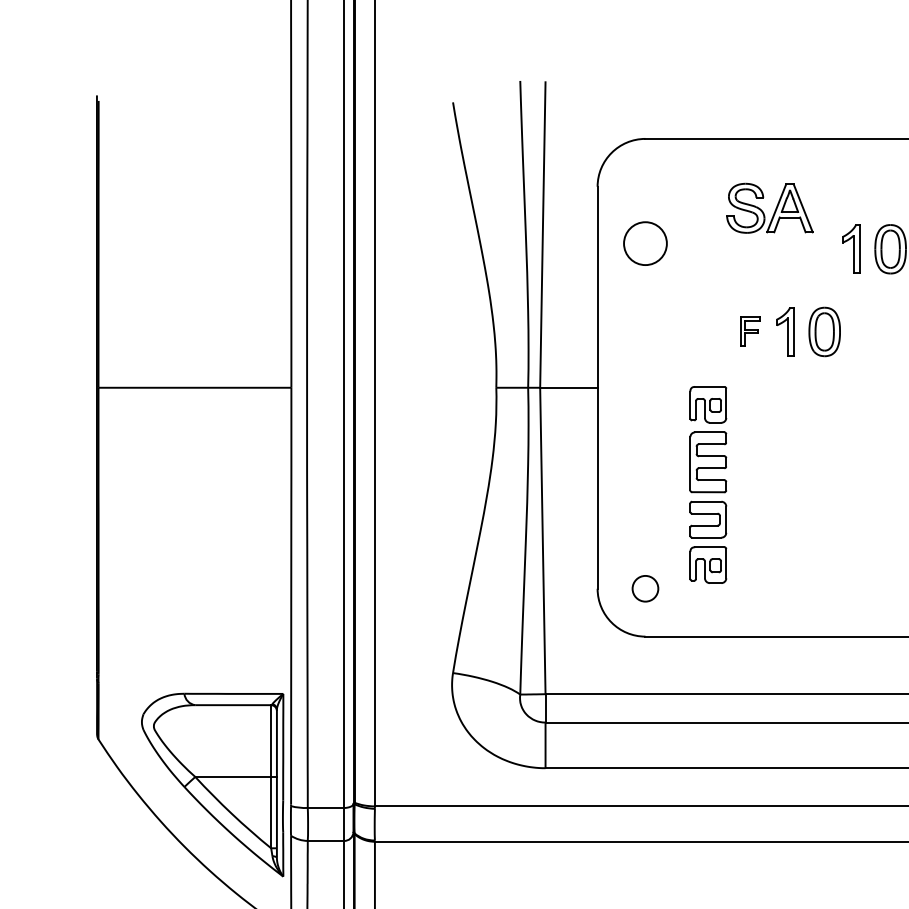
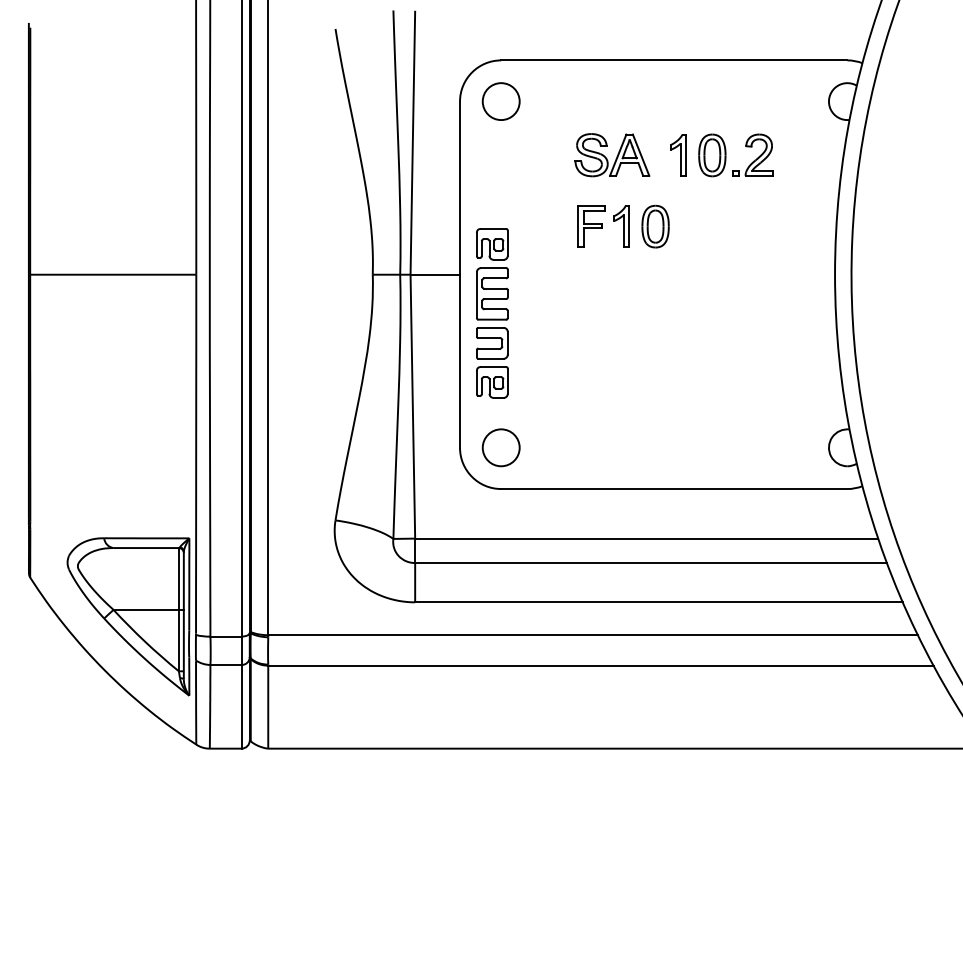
part: (770, 208) -> (612, 155), moved
circle: (644, 243) -> (500, 101), moved
part: (750, 331) -> (591, 226), size x1.67
part: (708, 485) -> (492, 313), moved
circle: (644, 588) -> (500, 447), size x1.67

